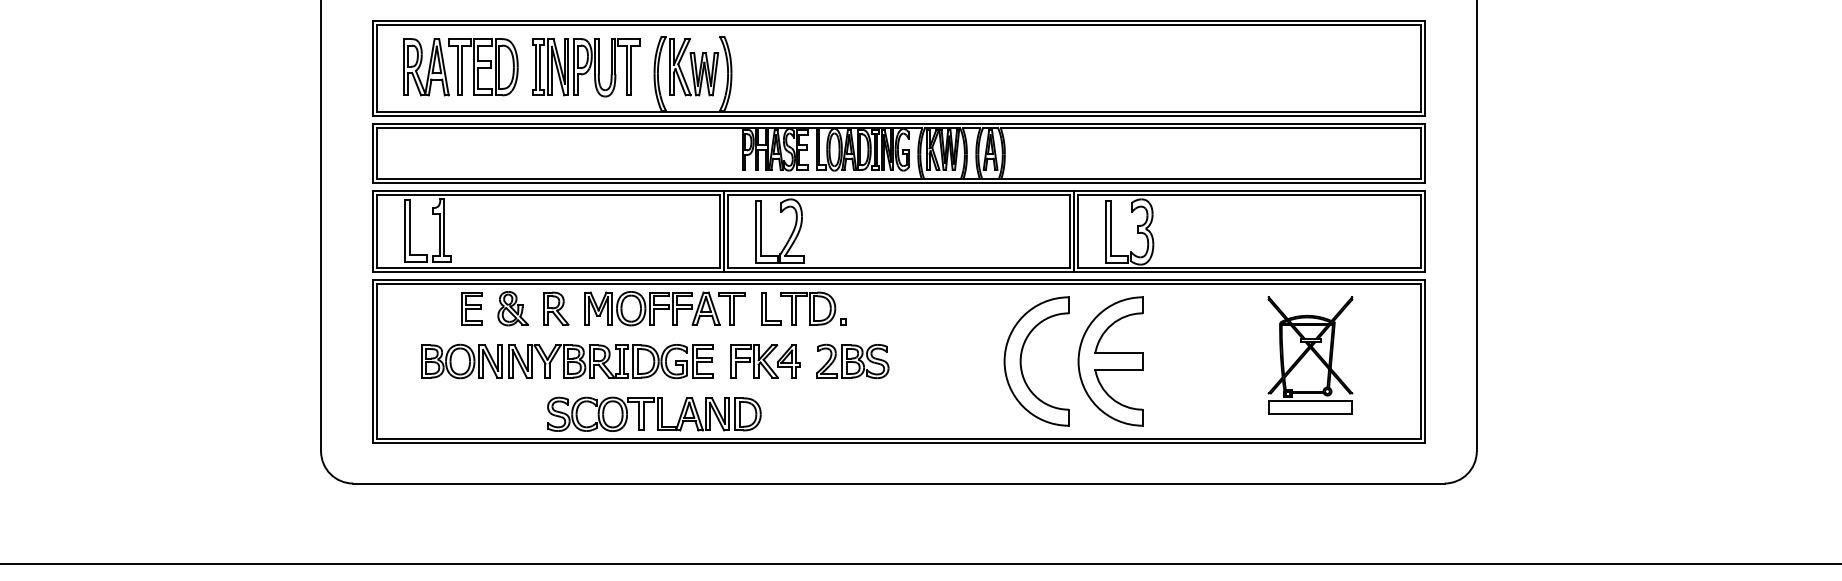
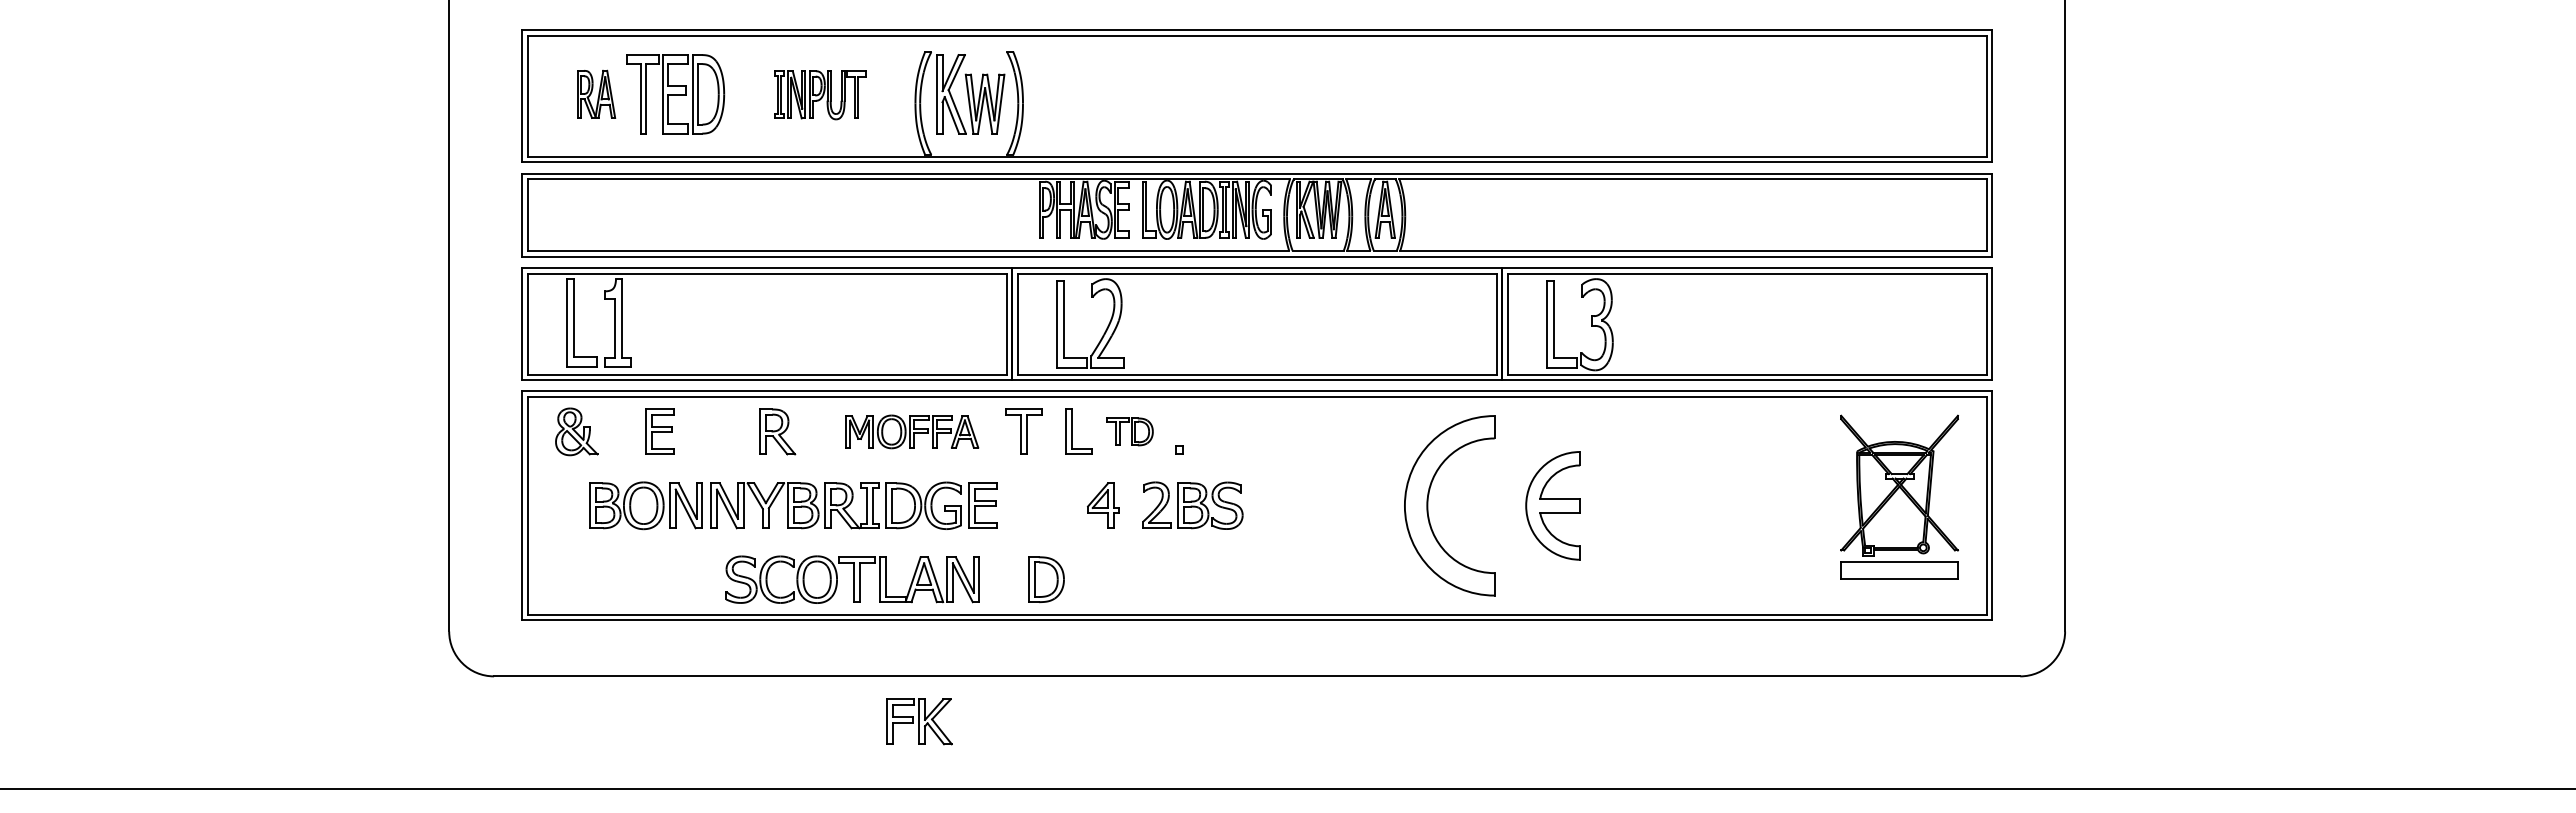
part: (426, 67) -> (596, 94), size x0.6
part: (586, 68) -> (820, 95), size x0.6
part: (512, 308) -> (576, 431), moved
part: (652, 308) -> (912, 431), size x0.7
part: (807, 308) -> (1129, 431), size x0.6
part: (1310, 354) -> (1899, 496), moved
part: (754, 361) -> (919, 721), moved
part: (1110, 361) -> (1552, 505), size x0.6
part: (638, 414) -> (852, 579), moved

